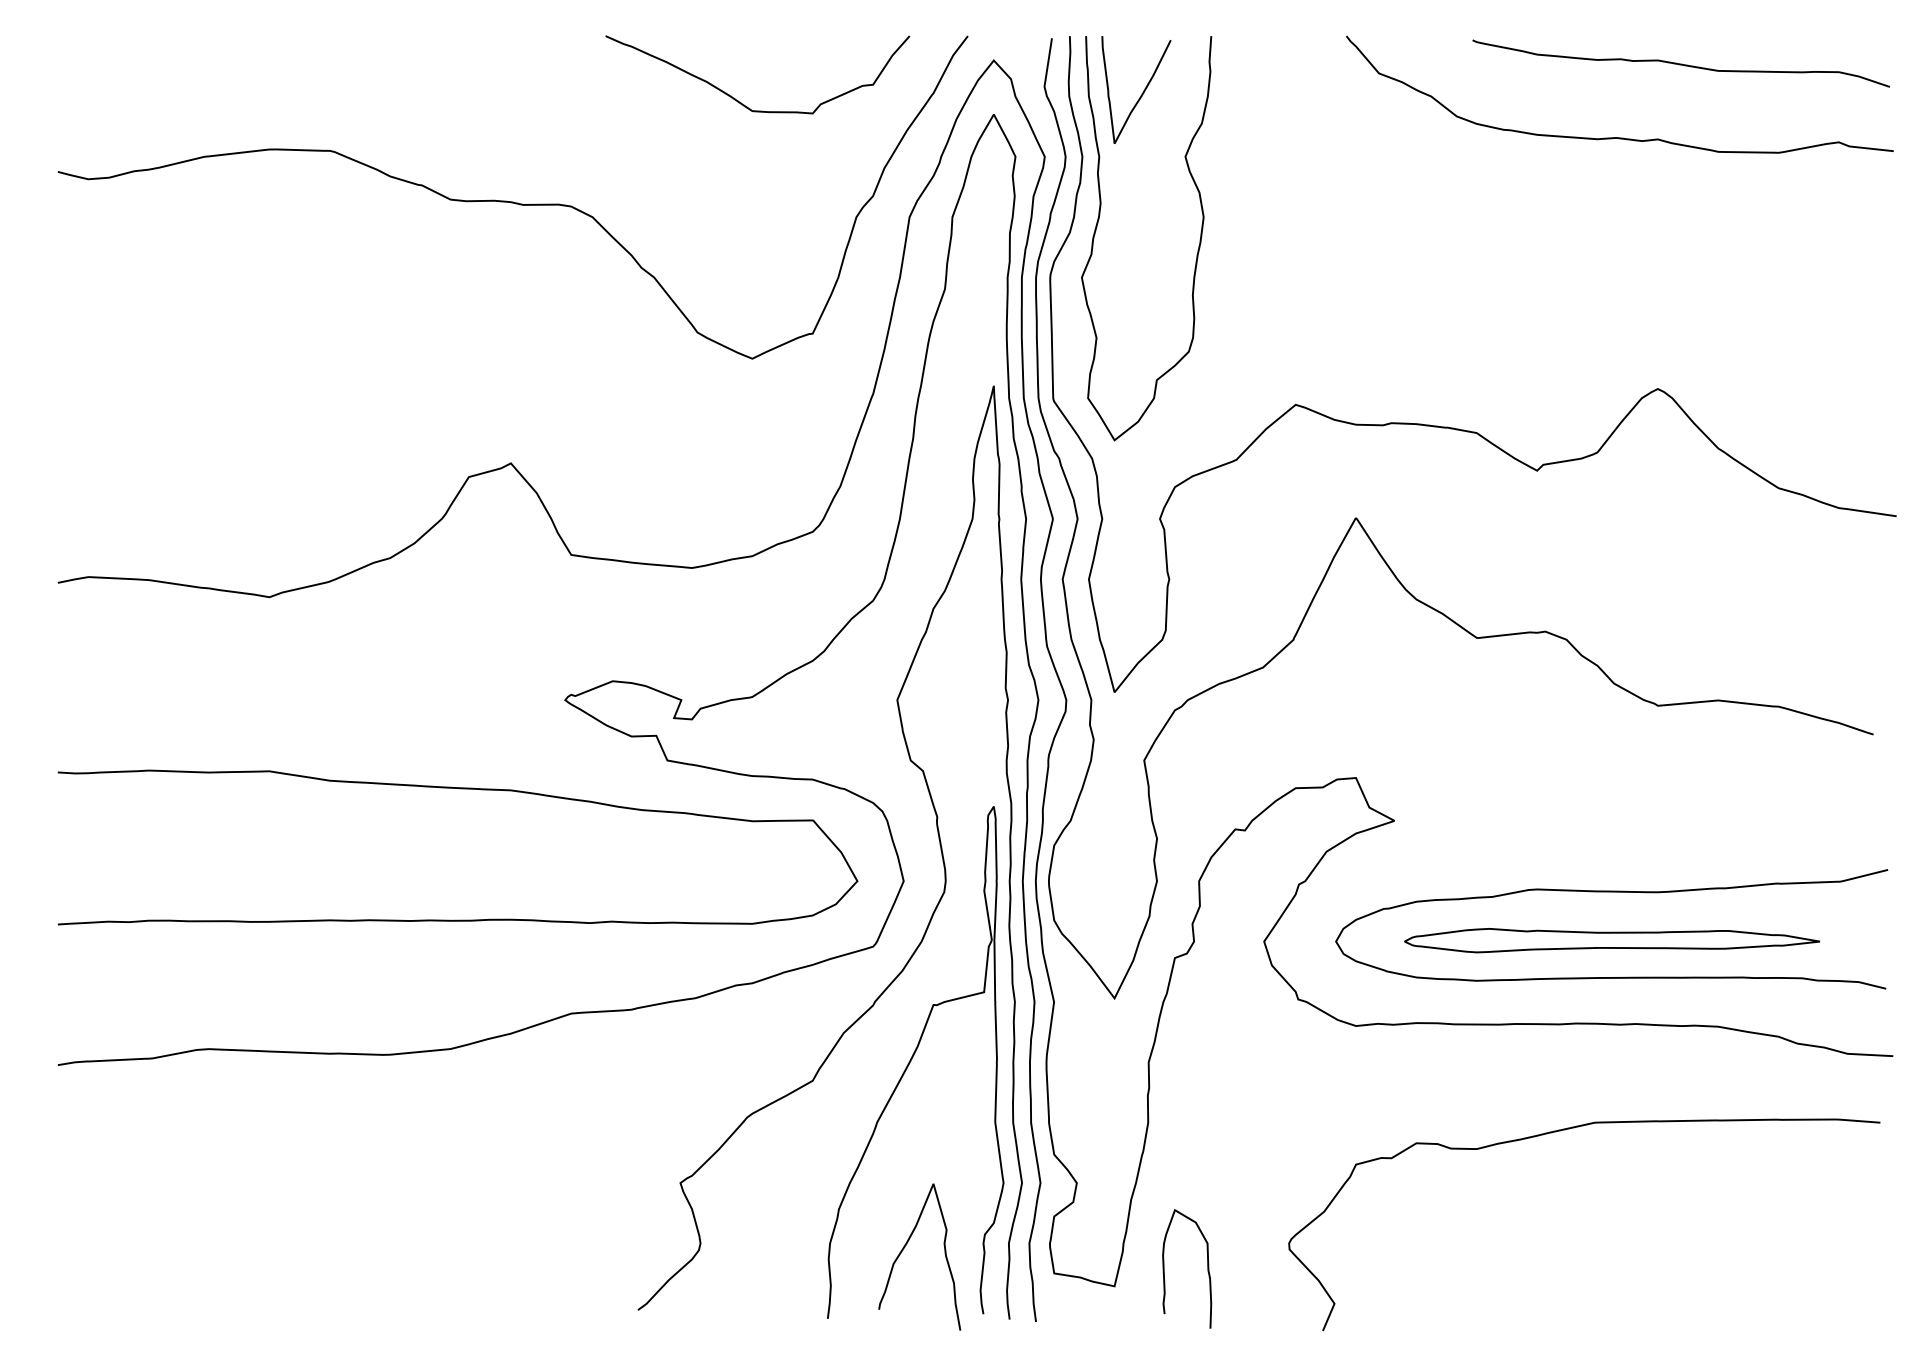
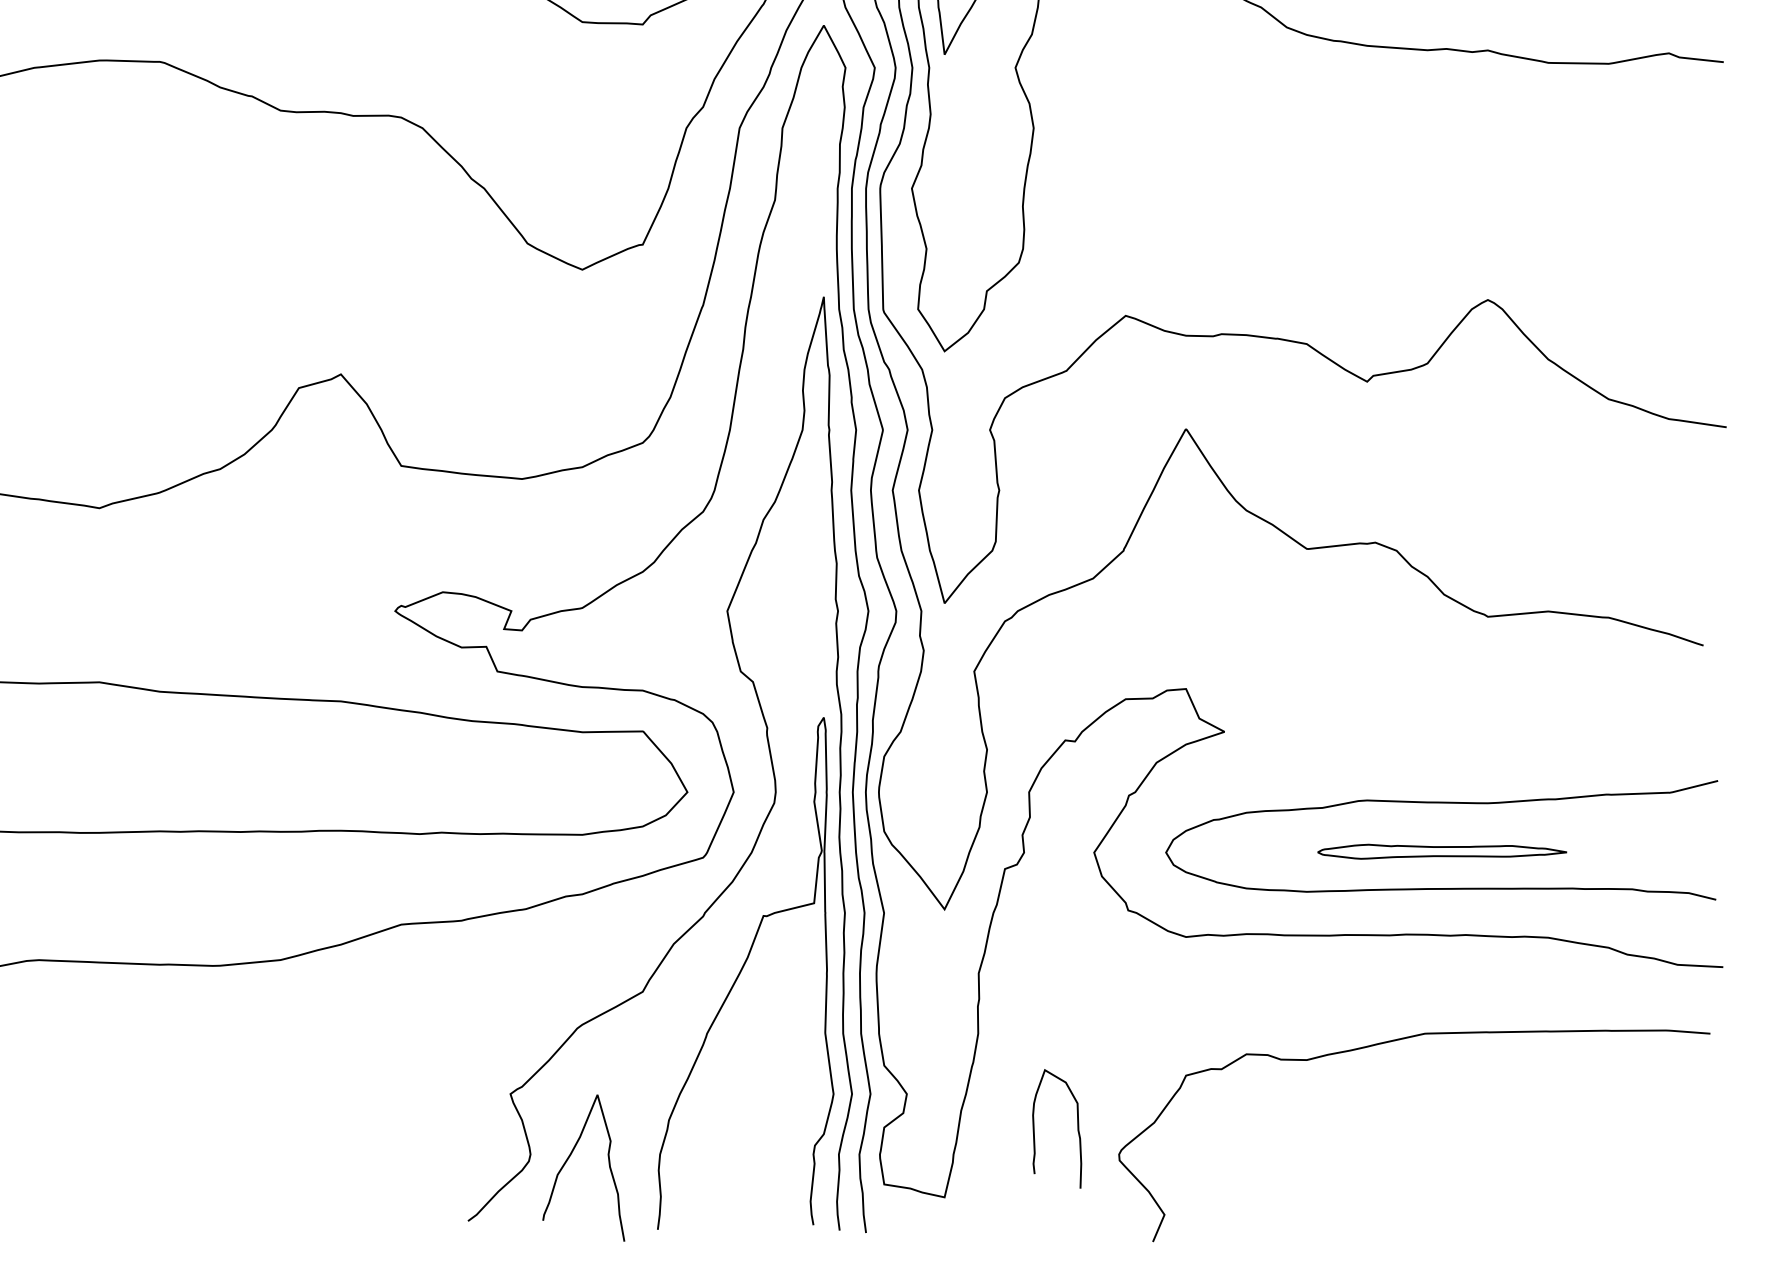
part: (1612, 940) -> (1442, 851), size x0.6
curve: (905, 1247) -> (569, 1158), moved
curve: (1207, 1268) -> (1077, 1128), moved

